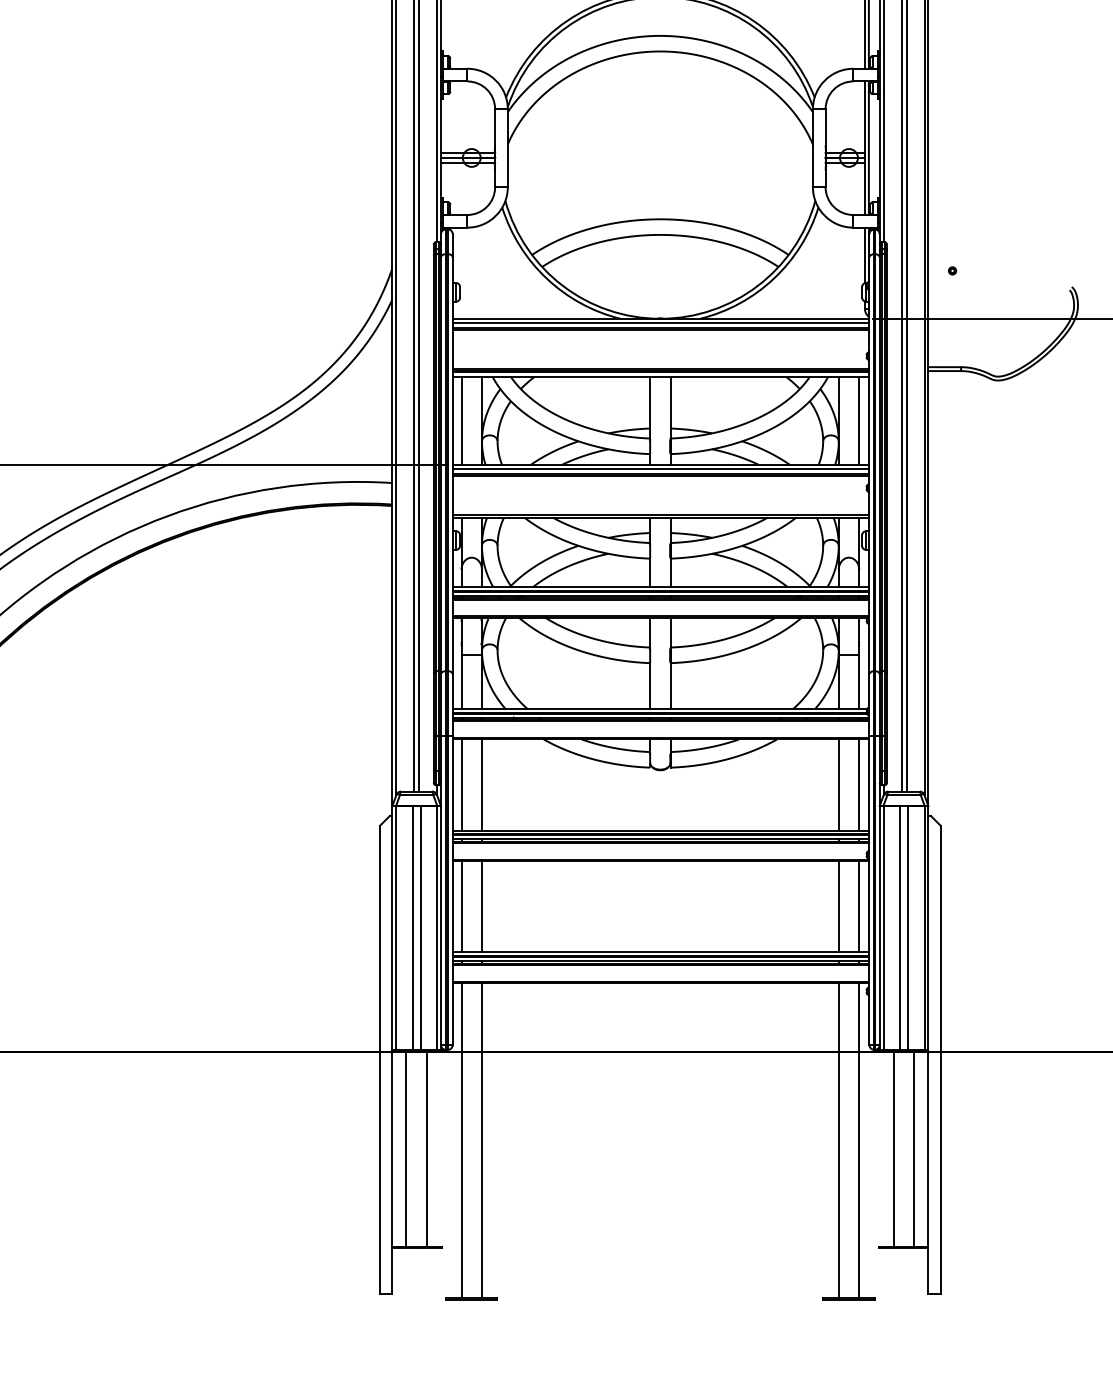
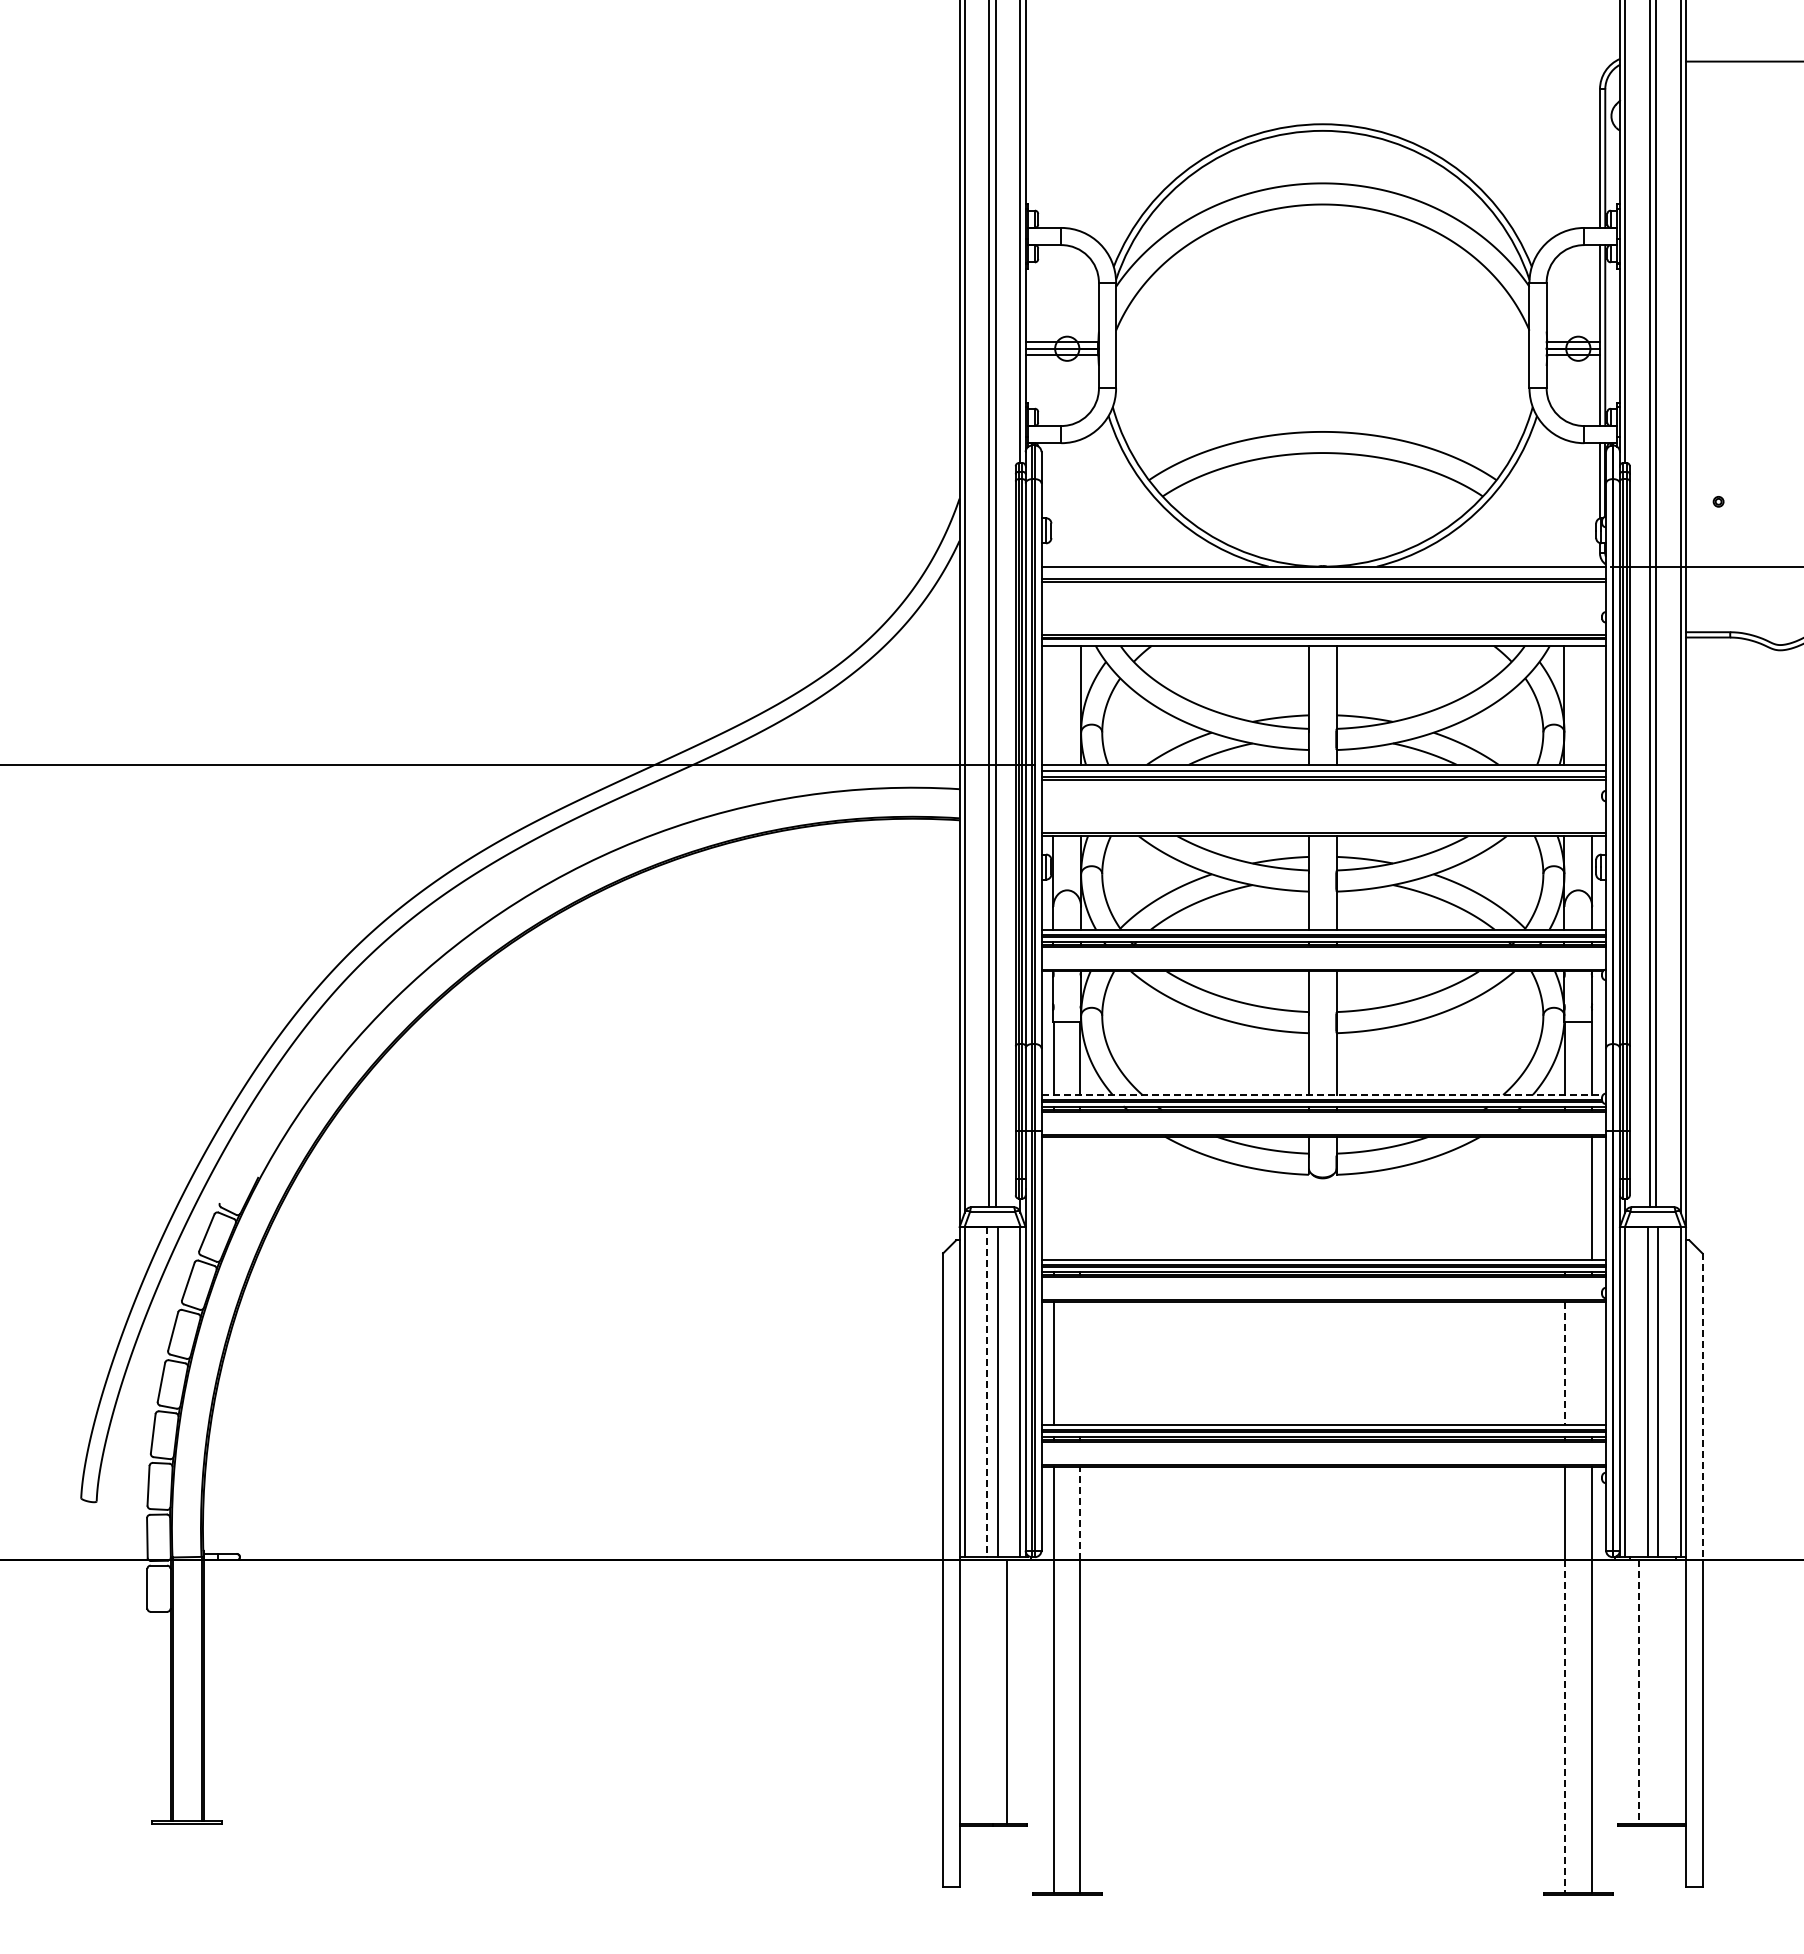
line: (660, 323) -> (1323, 572), removed
line: (461, 420) -> (1053, 704), removed
line: (859, 420) -> (1592, 704), removed
line: (660, 708) -> (1322, 1094), solid -> dashed
line: (462, 785) -> (1054, 1198), removed
line: (481, 785) -> (1080, 1198), removed
line: (839, 785) -> (1565, 1198), removed
line: (481, 906) -> (1080, 1363), removed
line: (839, 906) -> (1565, 1363), solid -> dashed
line: (858, 906) -> (1591, 1363), removed
line: (412, 928) -> (987, 1392), solid -> dashed
line: (940, 939) -> (1702, 1407), solid -> dashed
line: (481, 1017) -> (1080, 1513), solid -> dashed
line: (406, 1149) -> (978, 1691), removed
line: (894, 1149) -> (1639, 1692), solid -> dashed
line: (914, 1149) -> (1666, 1691), removed
line: (839, 1175) -> (1565, 1727), solid -> dashed

